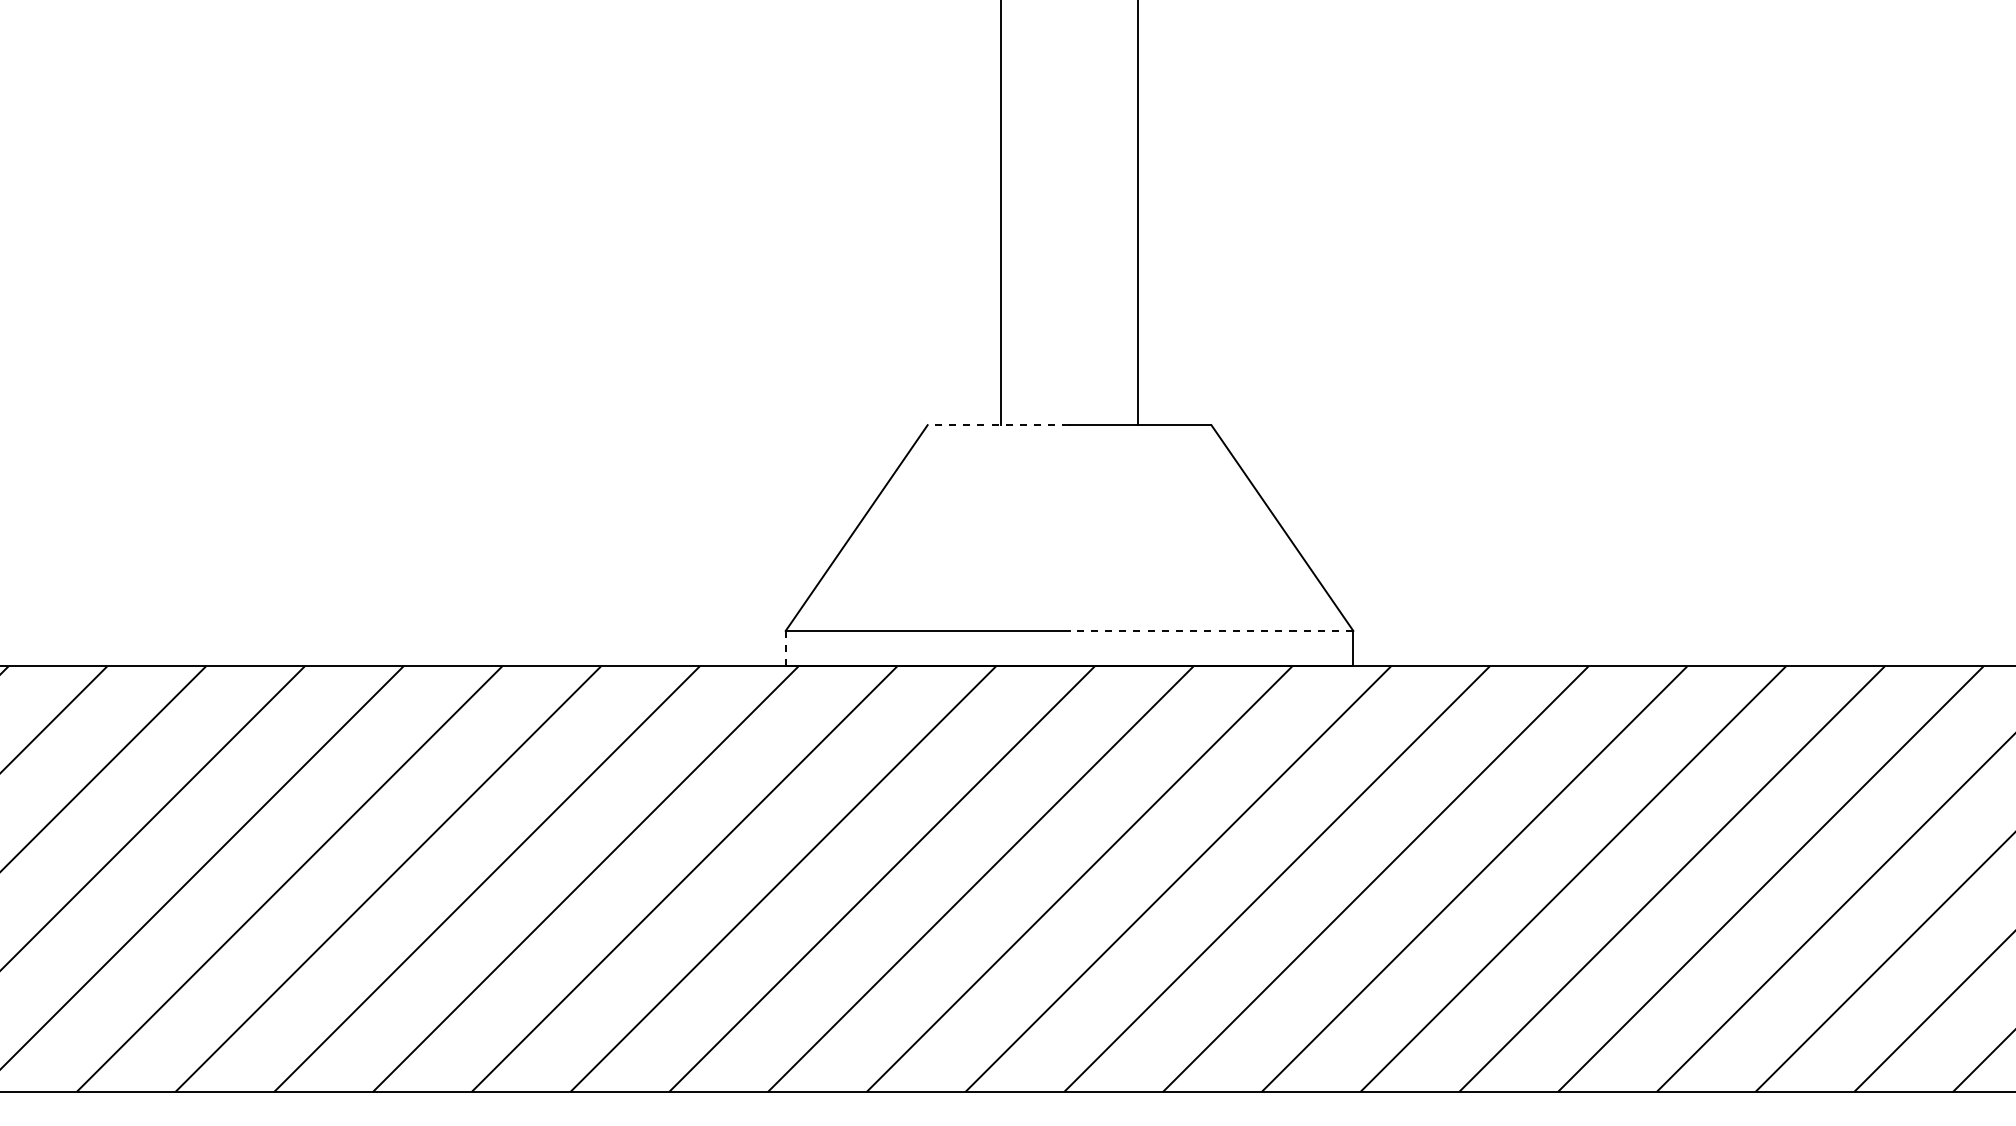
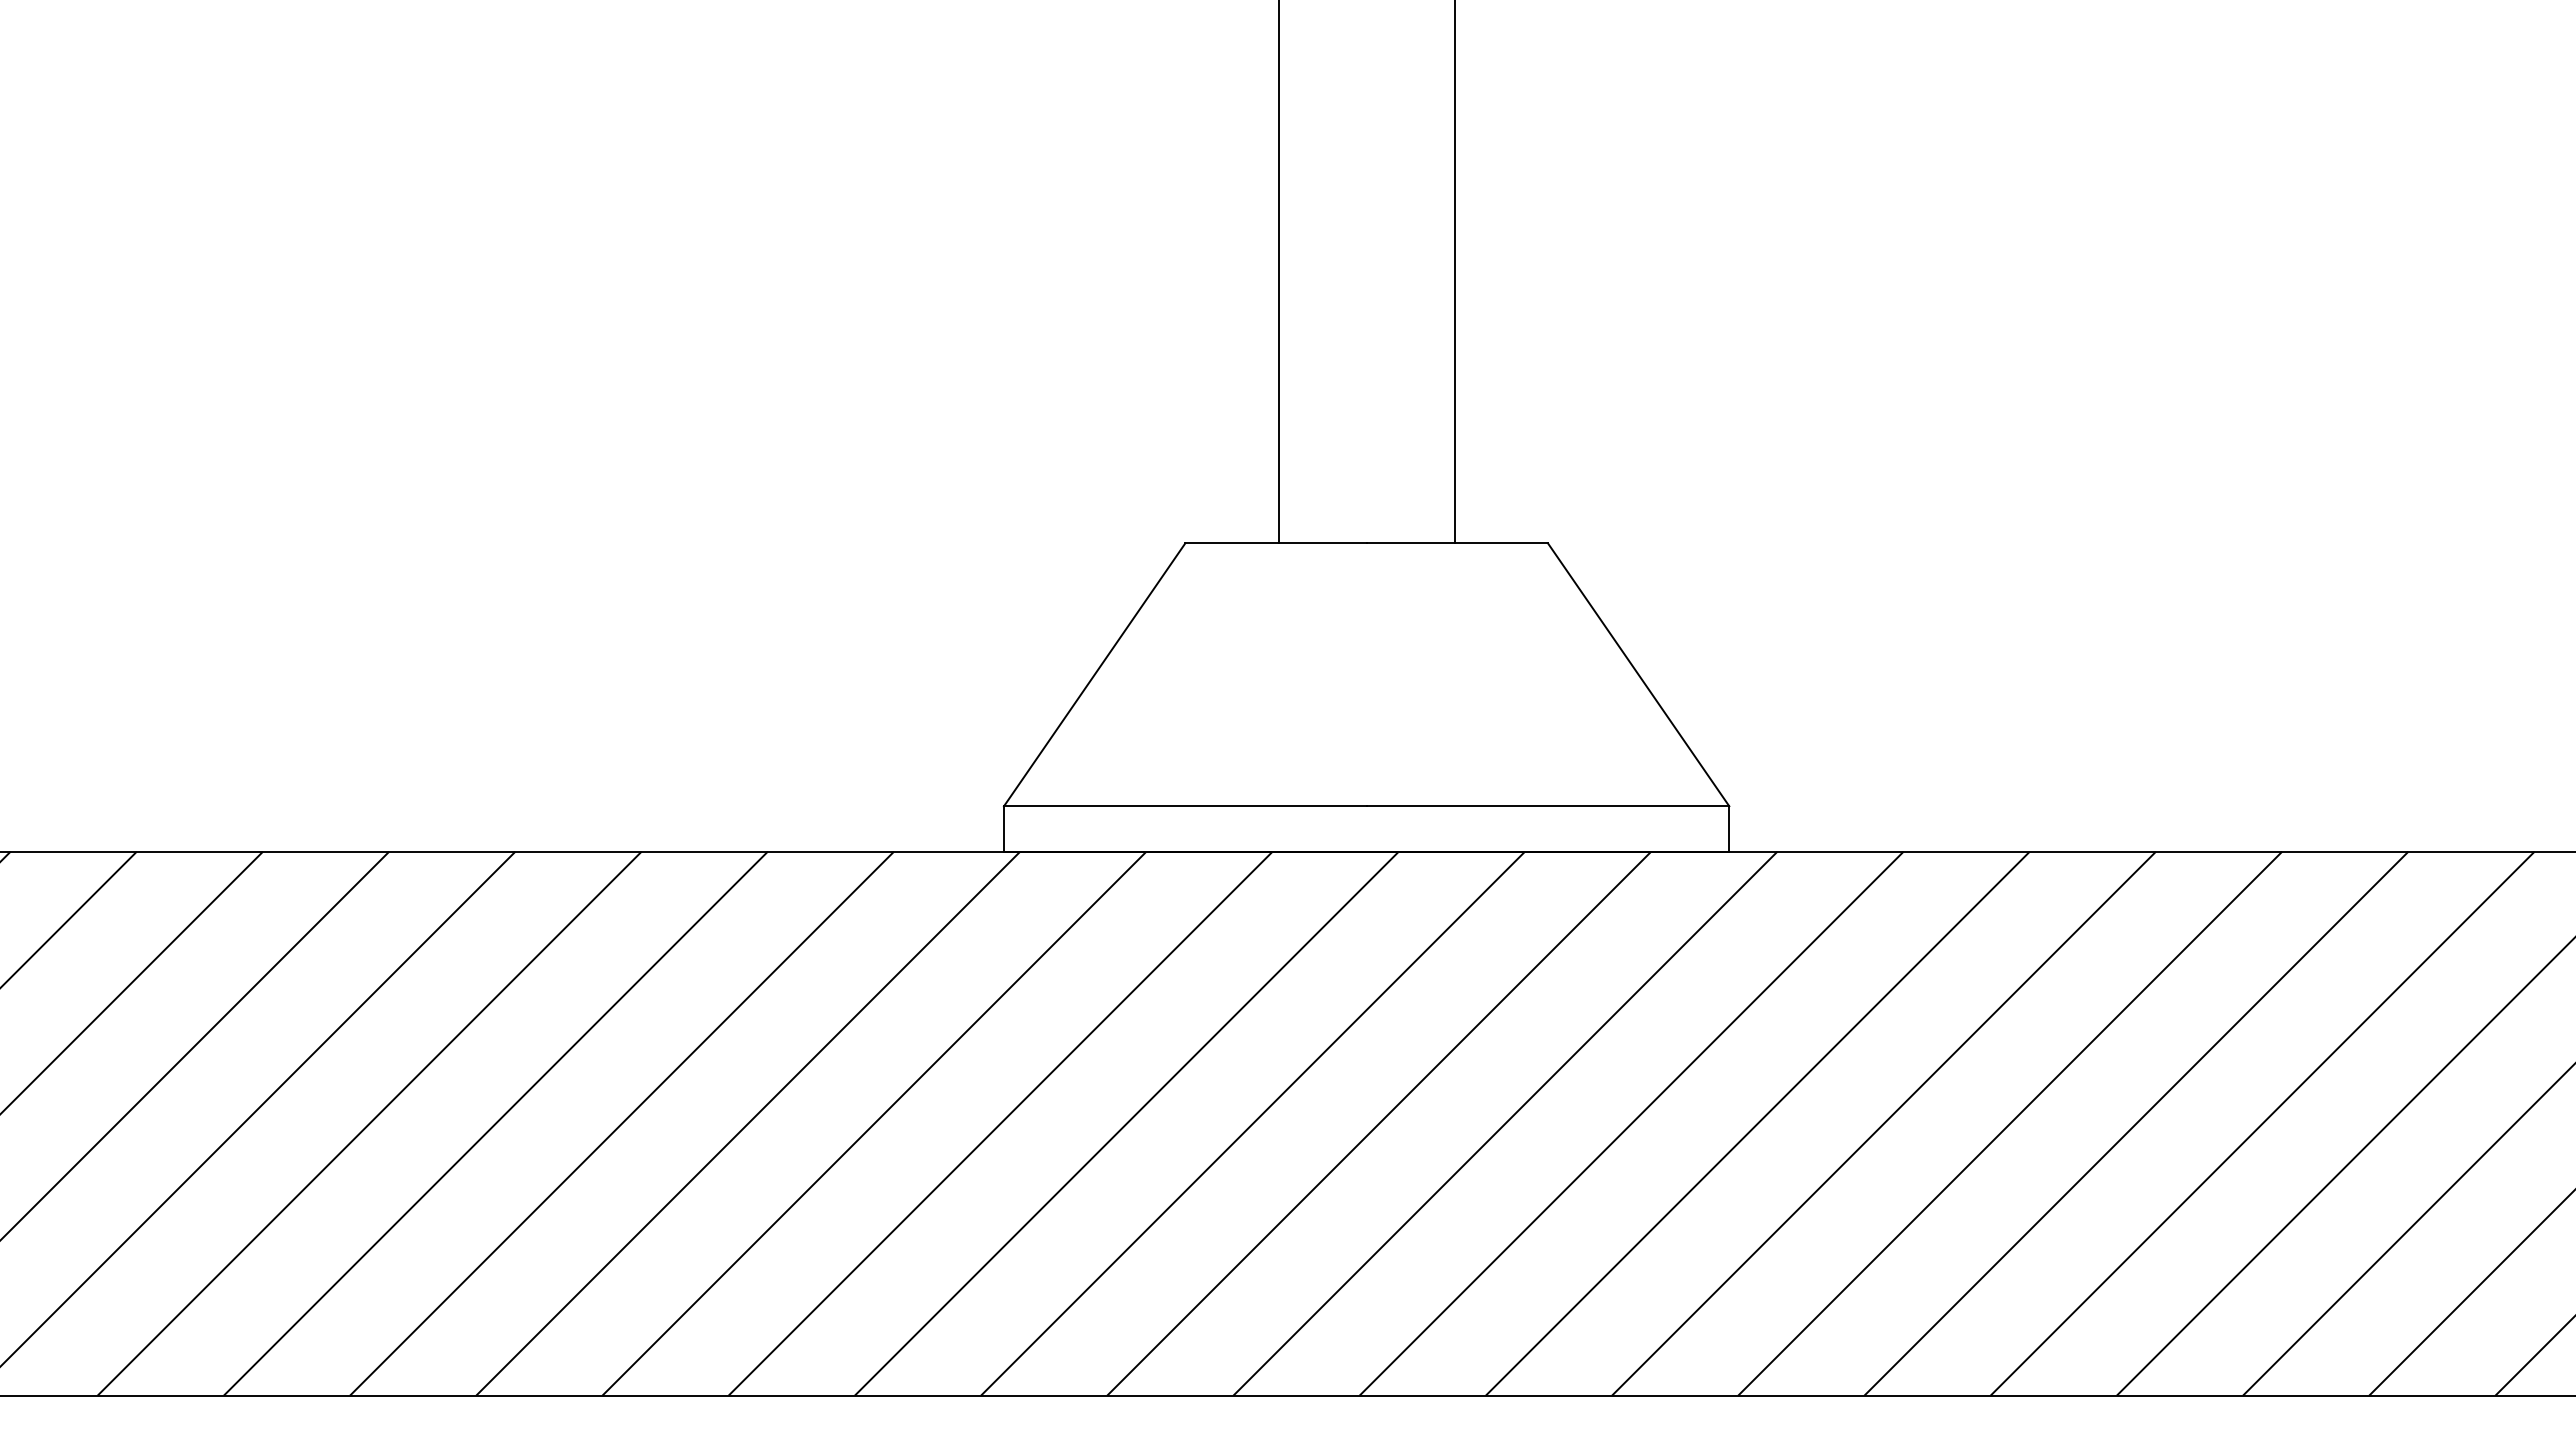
line: (998, 425) -> (1275, 543), dashed -> solid
line: (1211, 631) -> (1547, 806), dashed -> solid
line: (785, 648) -> (1003, 828), dashed -> solid

